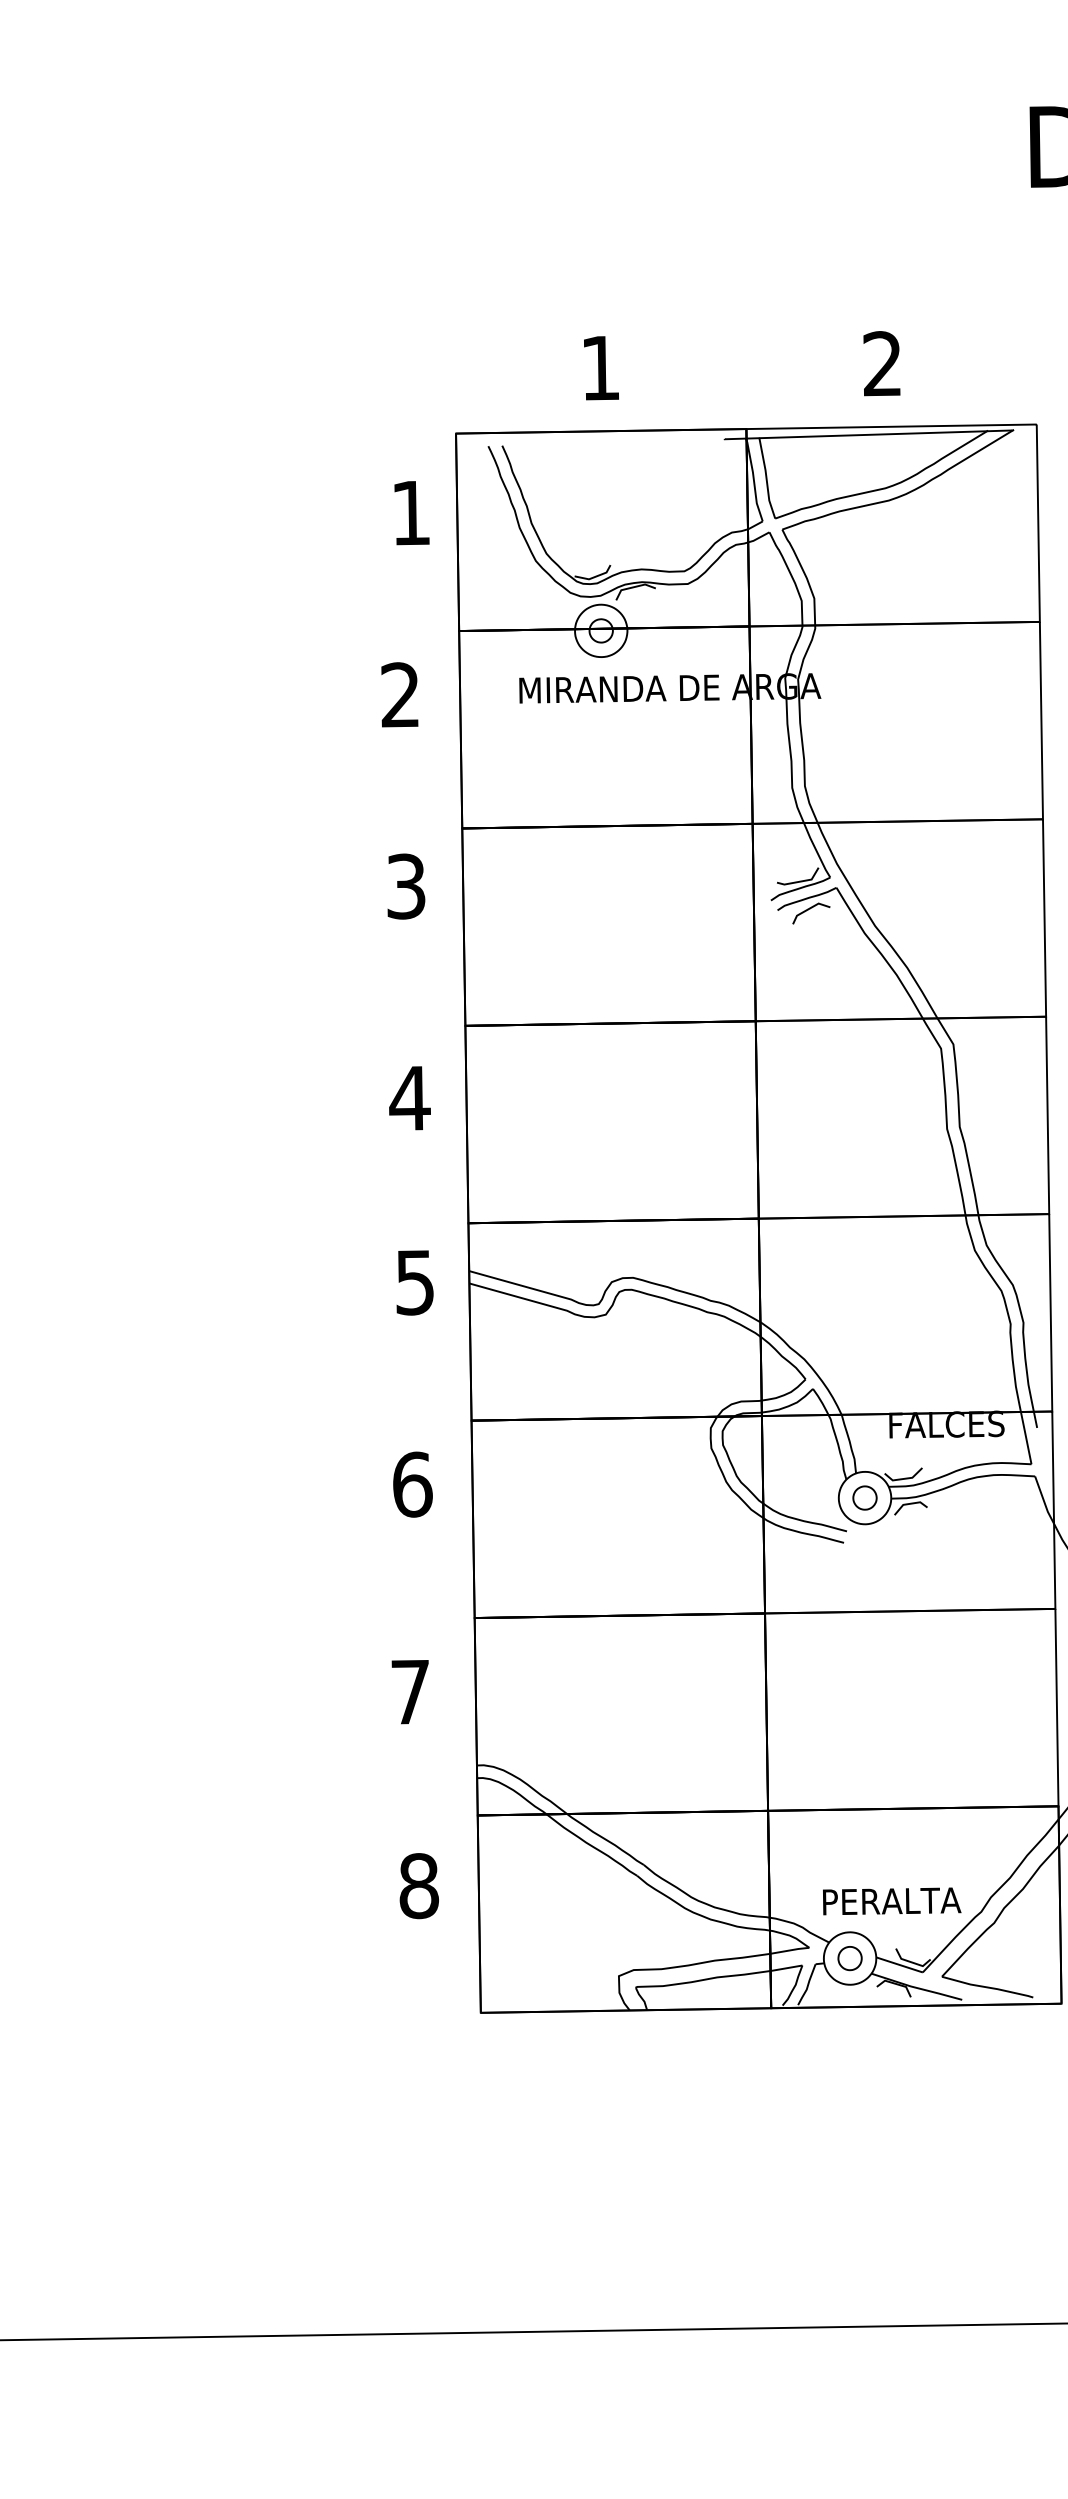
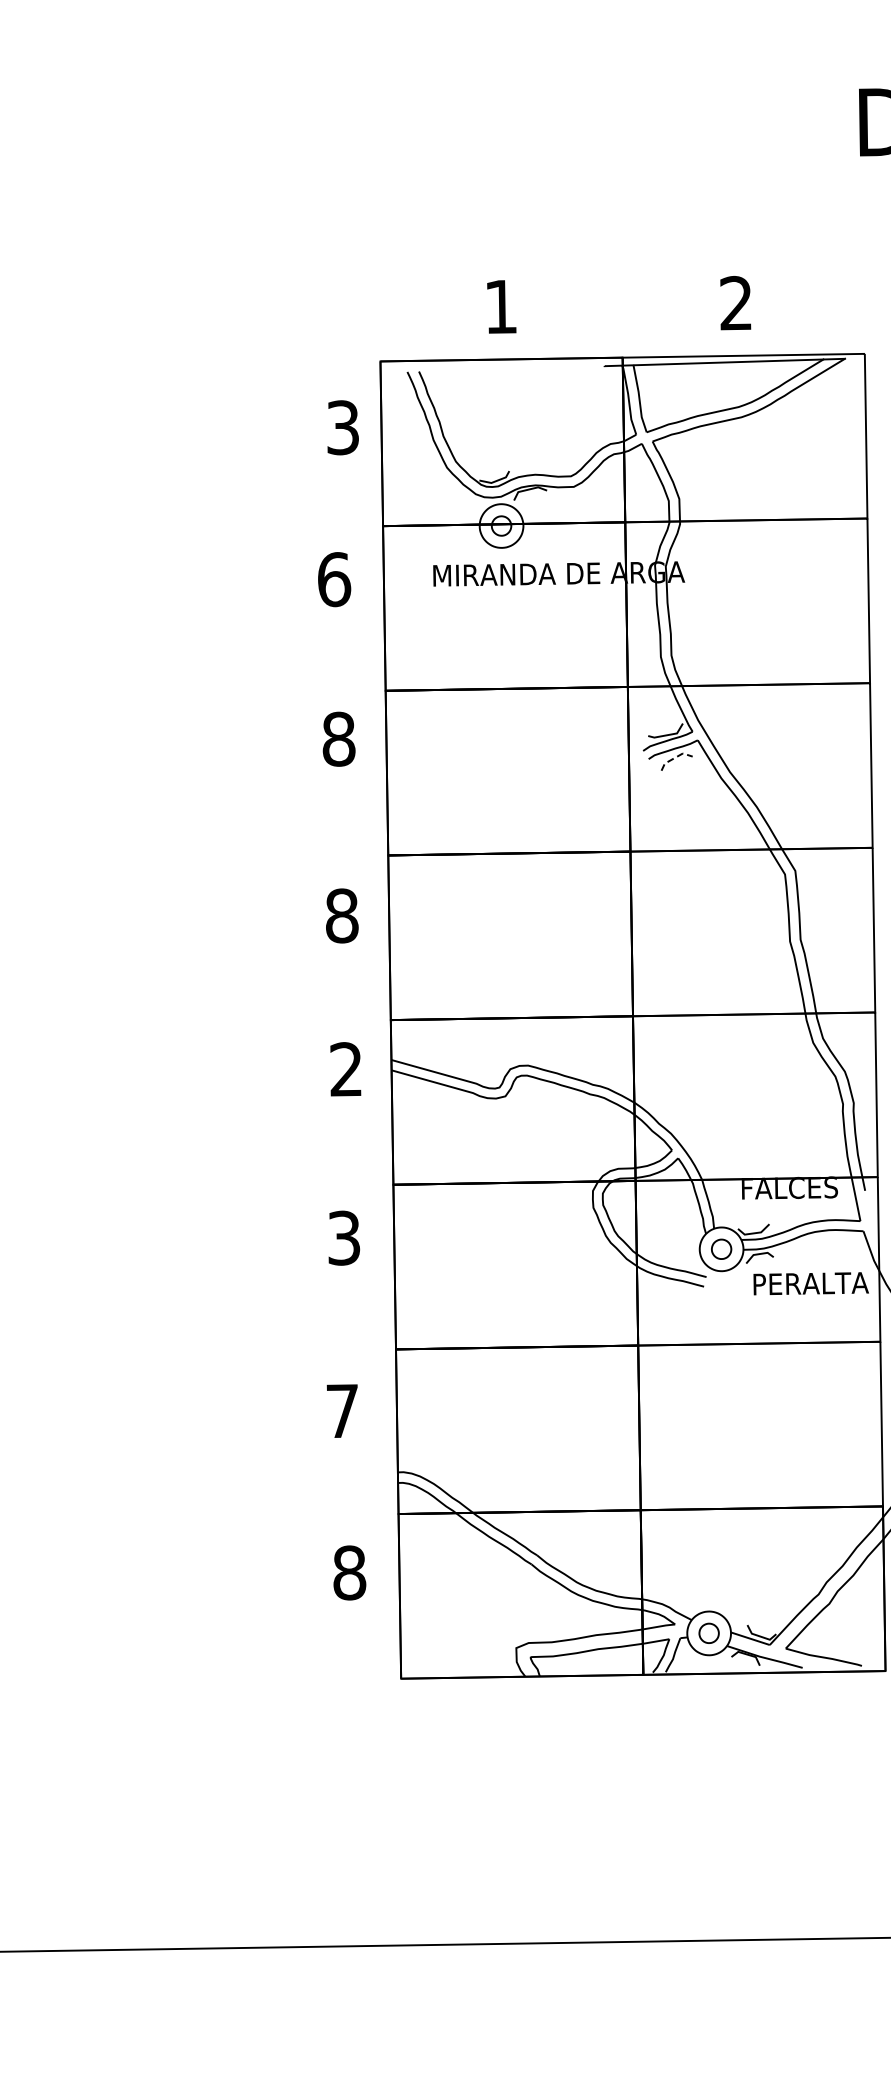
text: (410, 512) -> (342, 427), 1 -> 3
text: (400, 695) -> (334, 579), 2 -> 6
text: (405, 885) -> (338, 738), 3 -> 8
line: (809, 908) -> (675, 757), solid -> dashed
text: (409, 1097) -> (341, 915), 4 -> 8
text: (414, 1282) -> (345, 1069), 5 -> 2
text: (412, 1483) -> (344, 1237), 6 -> 3
text: (891, 1901) -> (810, 1283), moved

